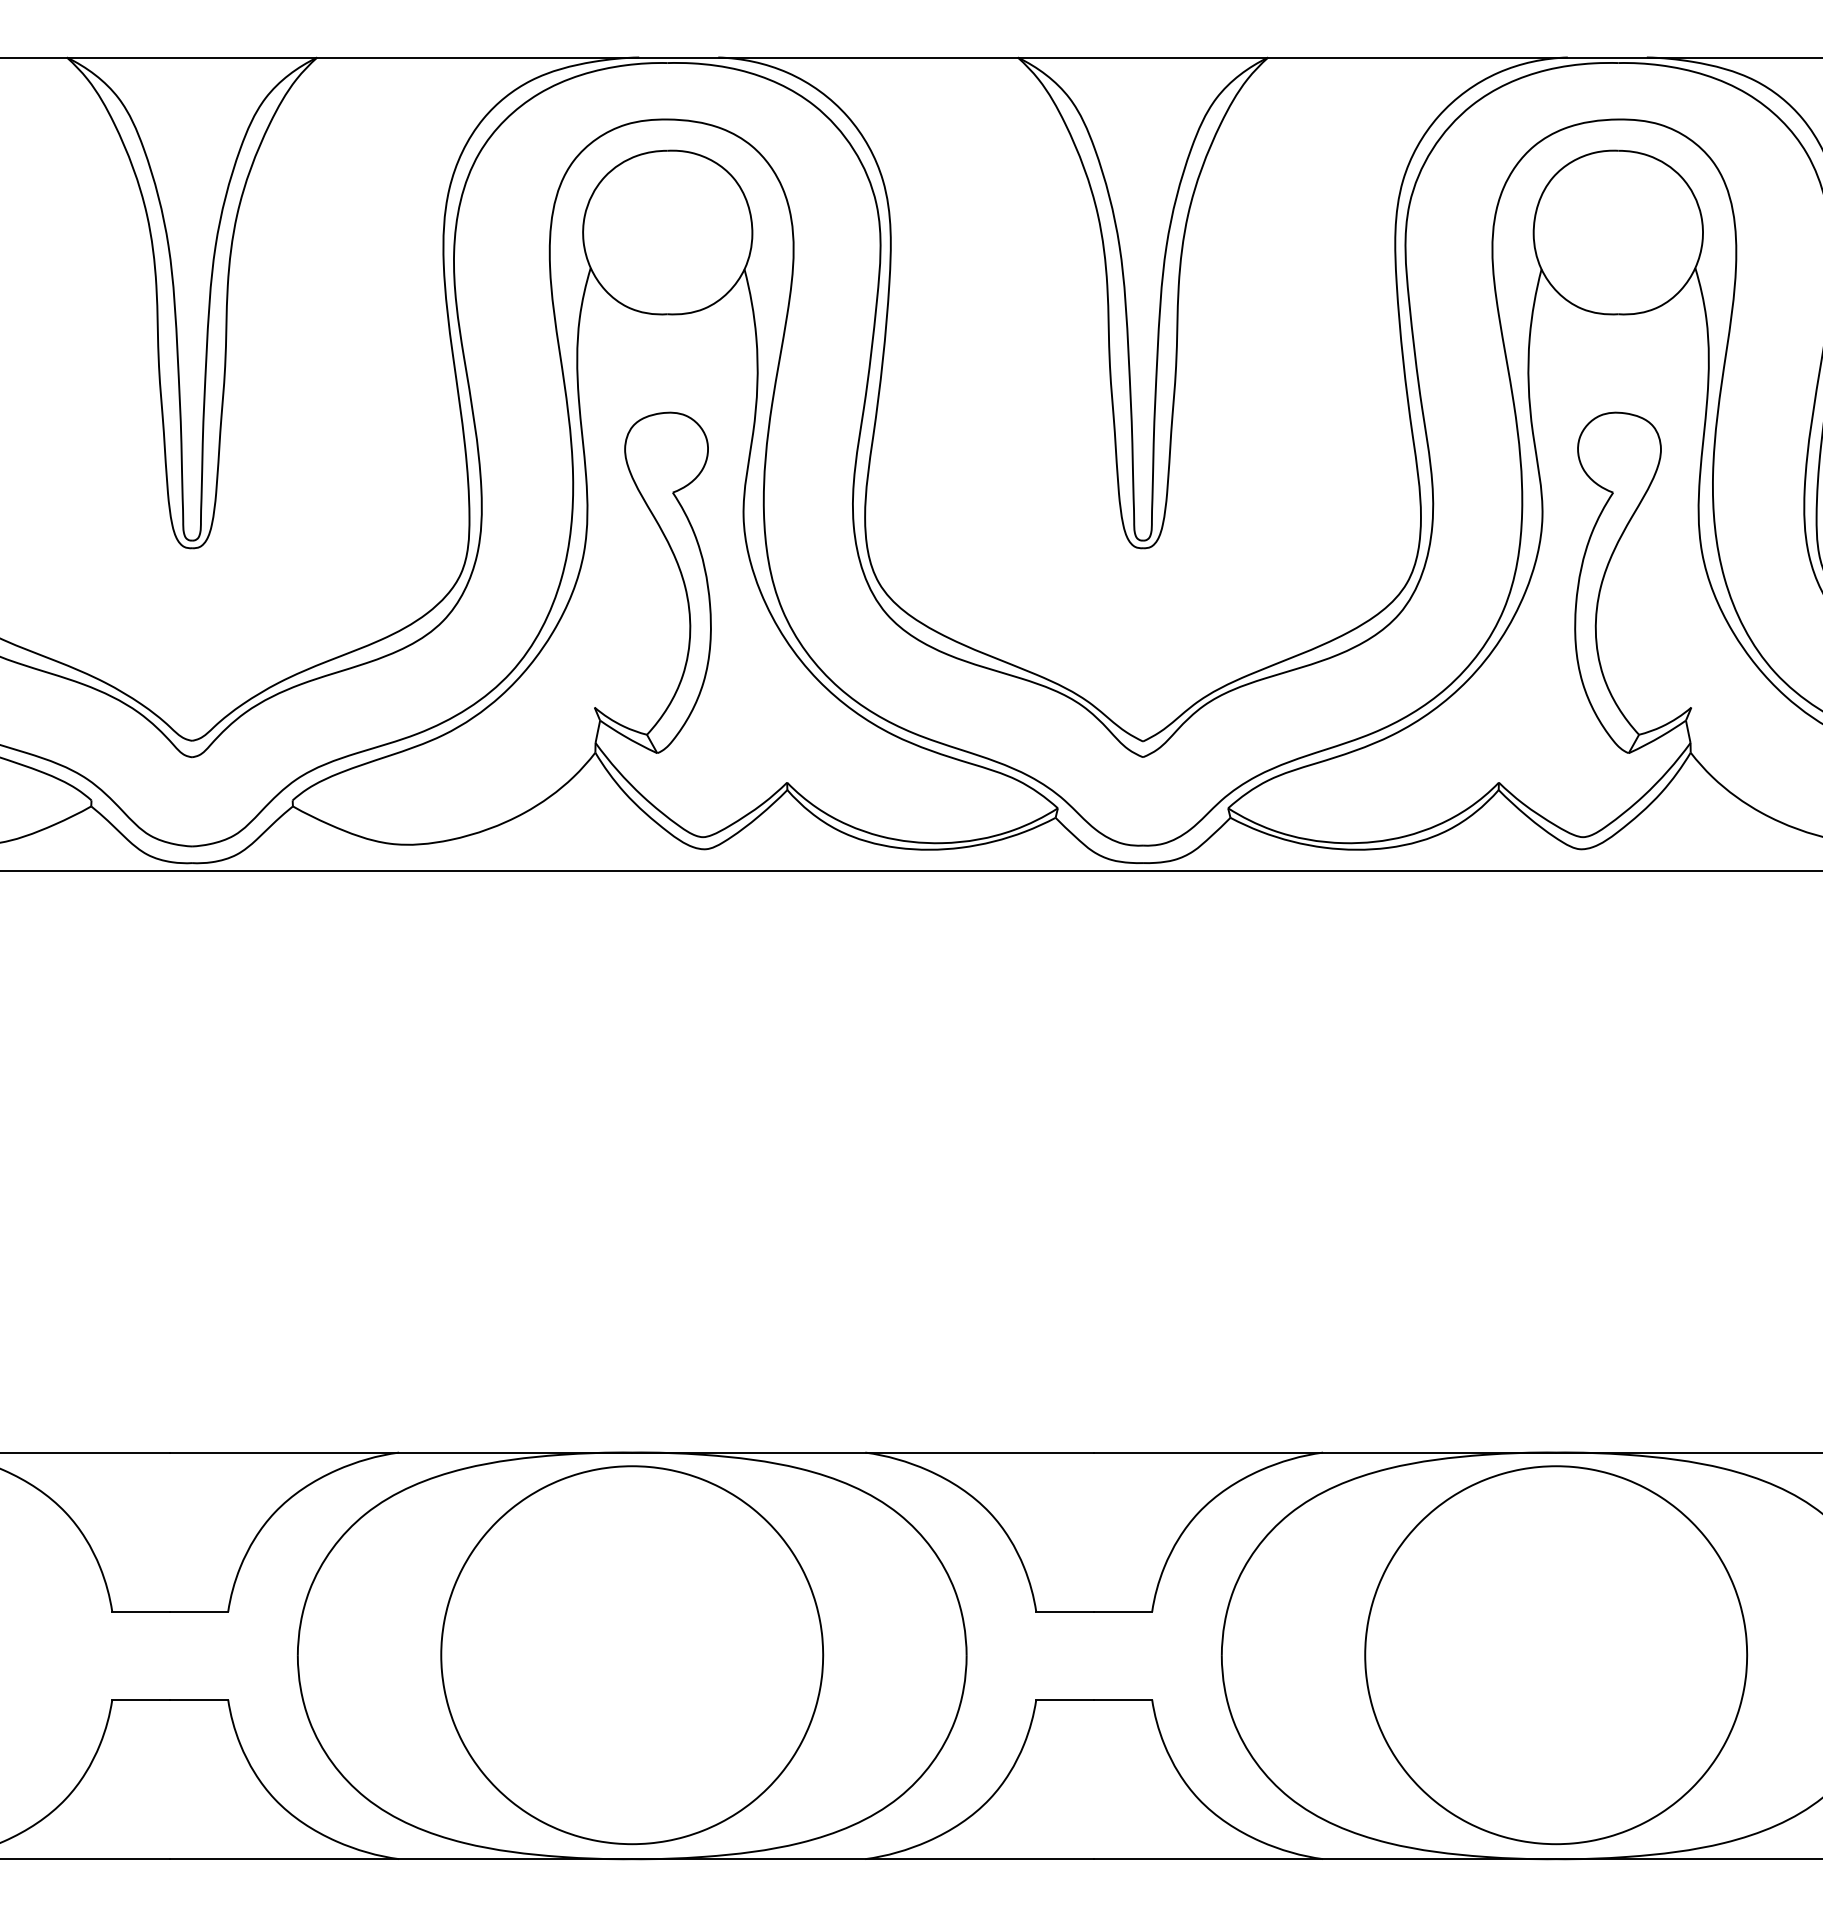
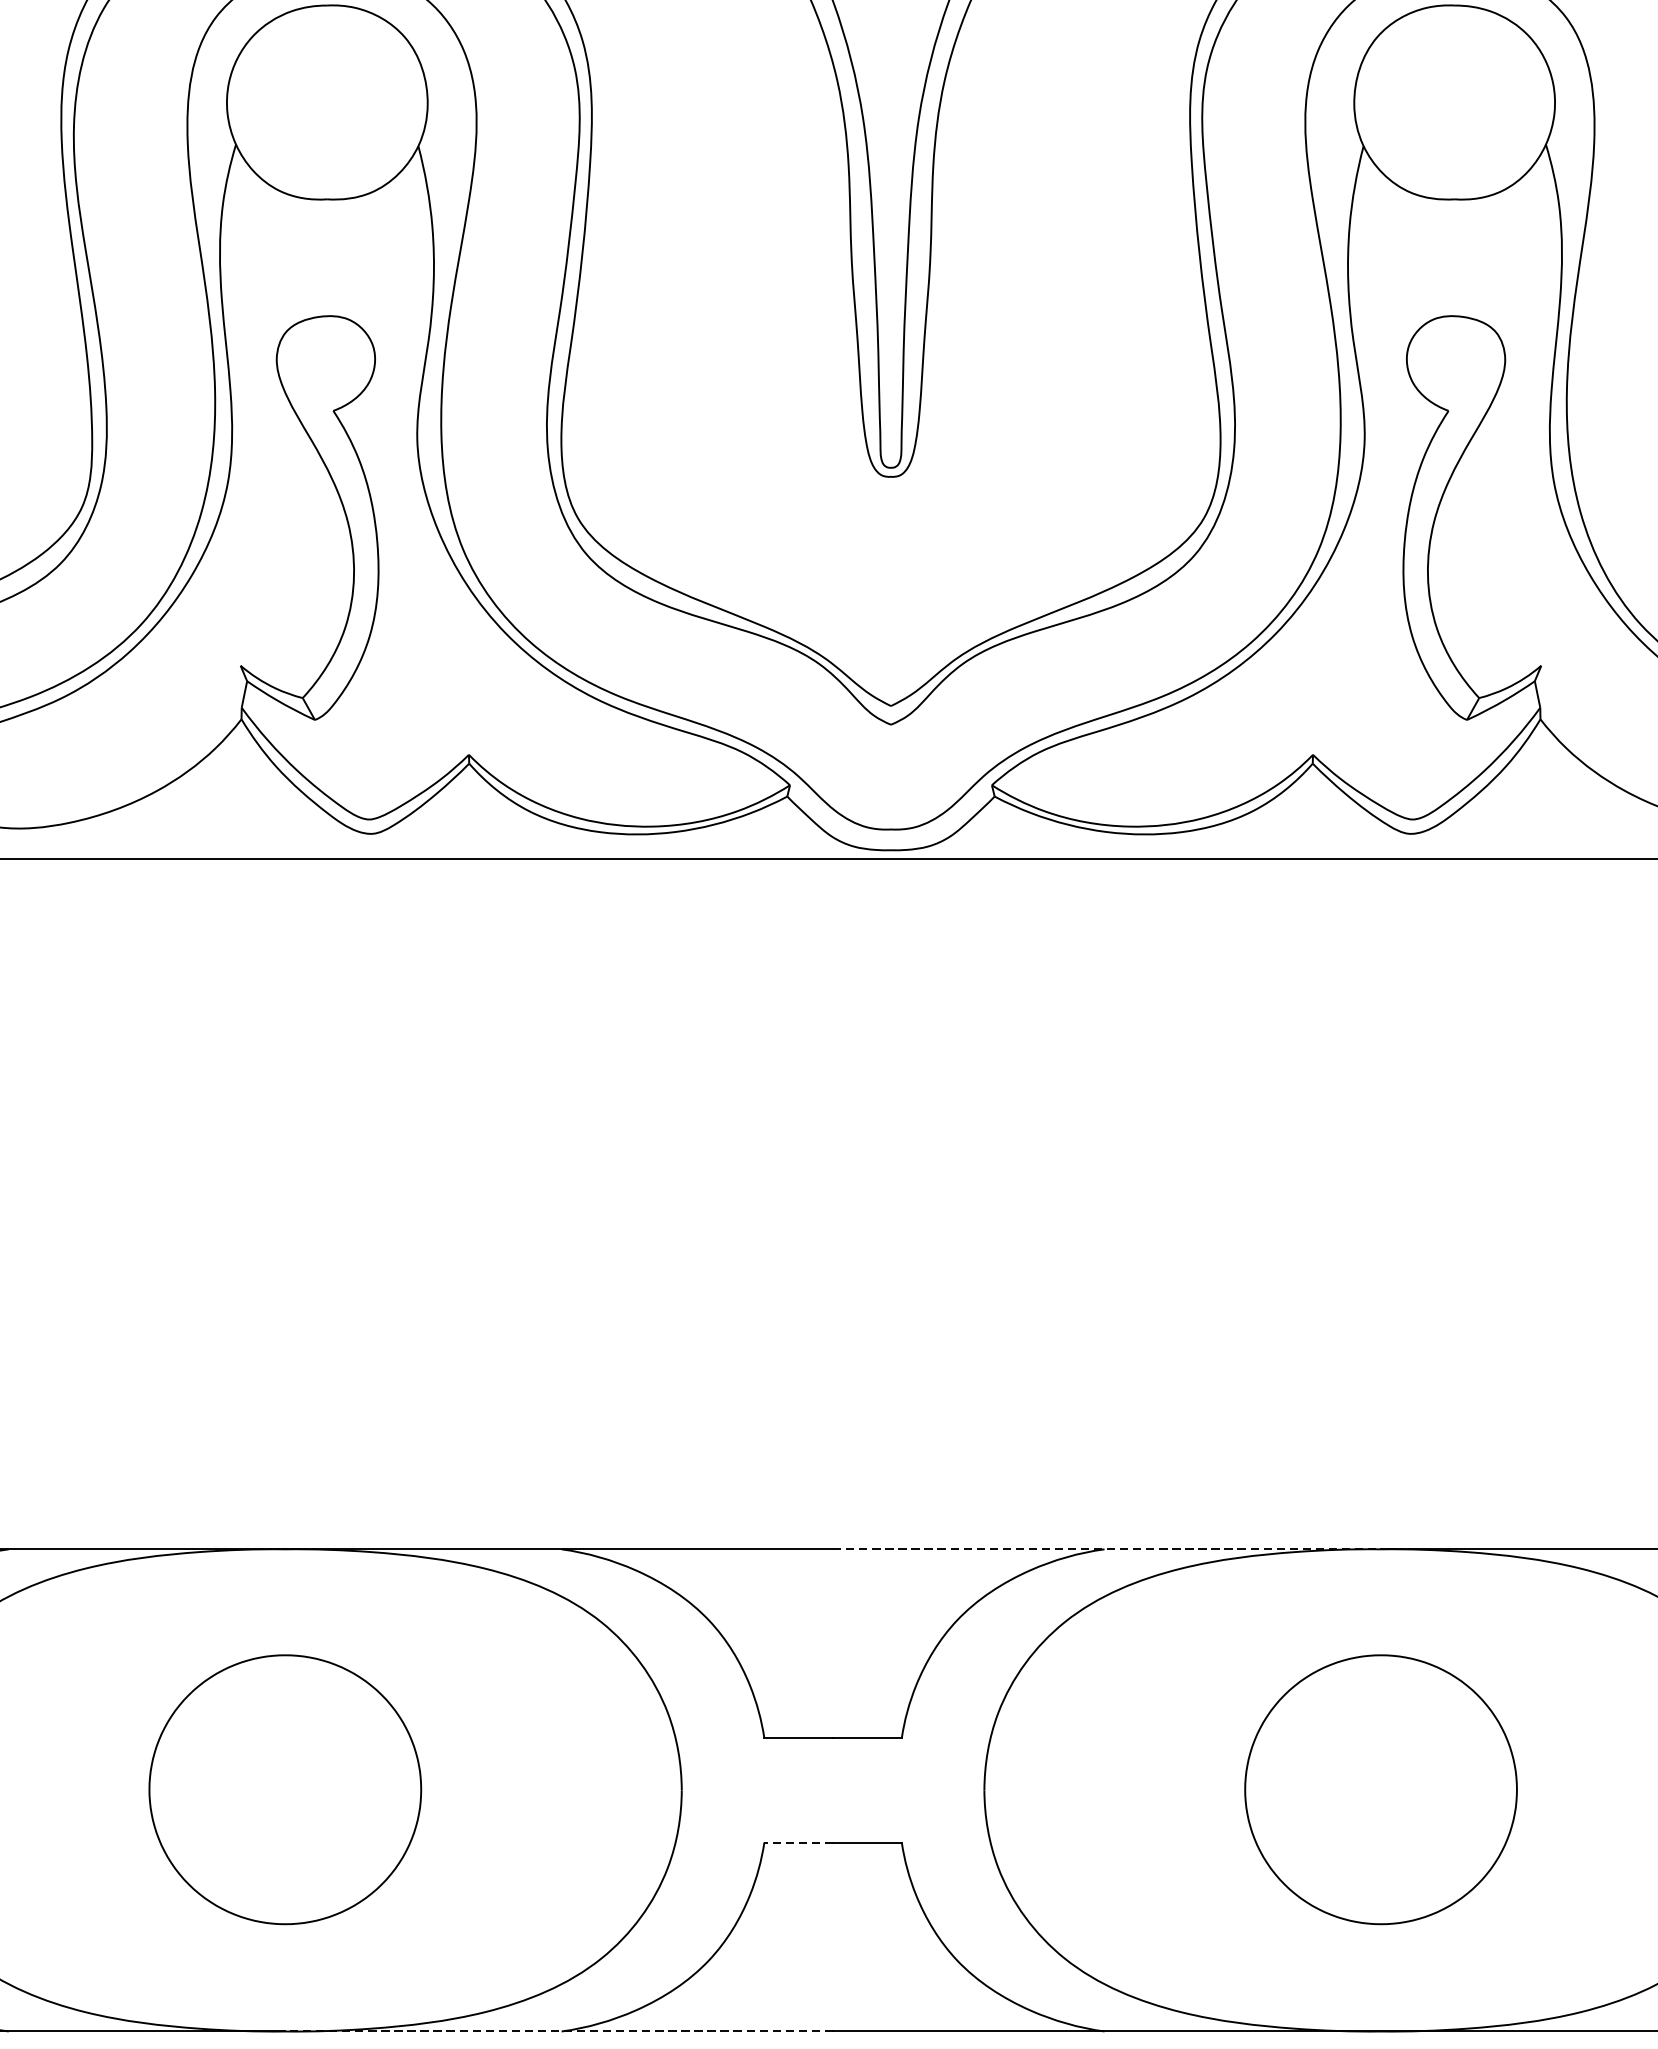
line: (1325, 1452) -> (1107, 1549), solid -> dashed
part: (632, 1655) -> (285, 1789), size x0.6
part: (1556, 1655) -> (1381, 1789), size x0.6
line: (1065, 1699) -> (799, 1842), solid -> dashed
line: (863, 1859) -> (559, 2031), solid -> dashed

